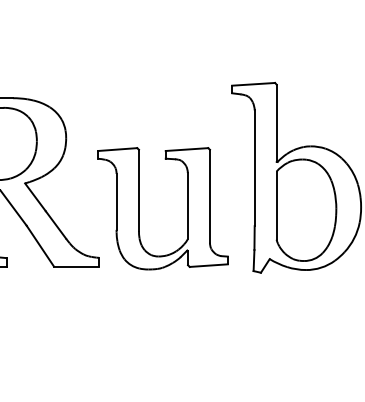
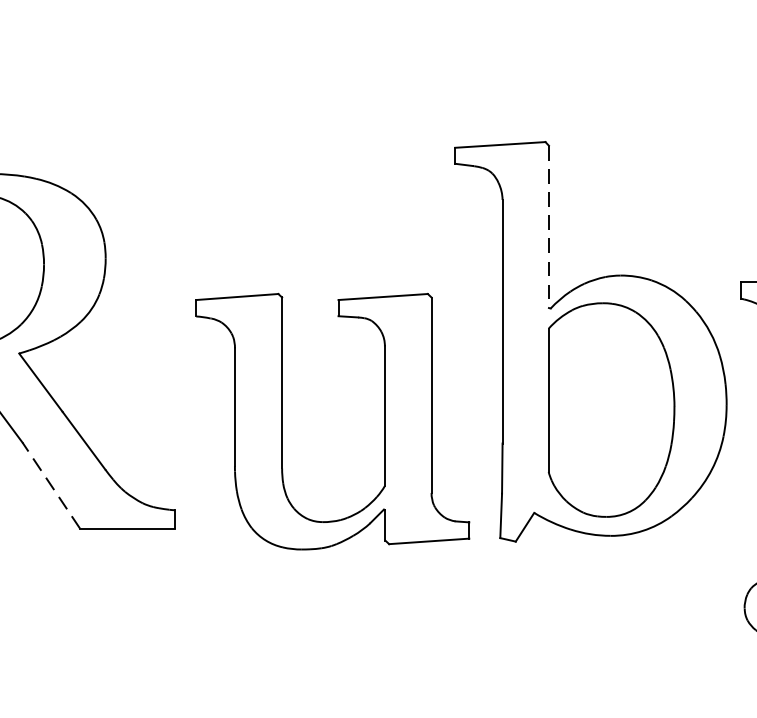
line: (276, 123) -> (548, 227), solid -> dashed
part: (139, 208) -> (283, 421), moved
line: (40, 246) -> (51, 486), solid -> dashed

